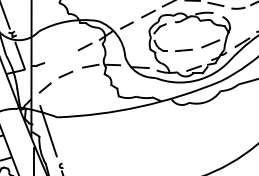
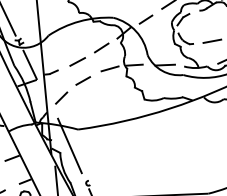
line: (62, 57) -> (77, 62), added

